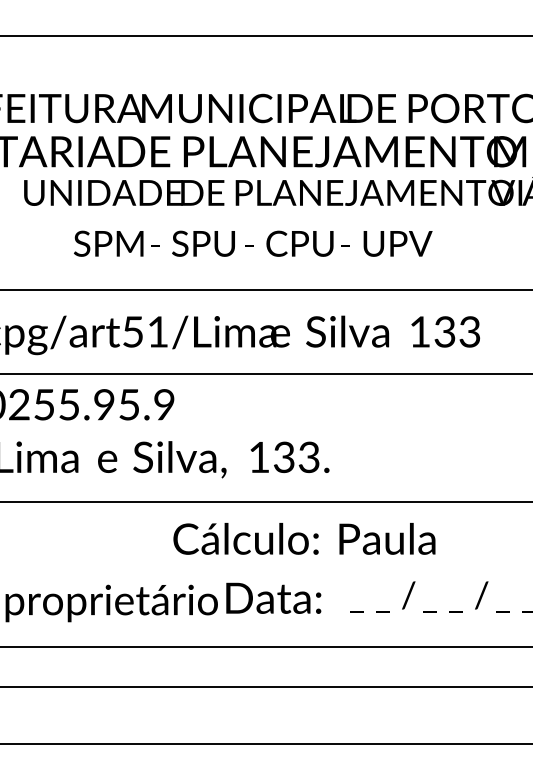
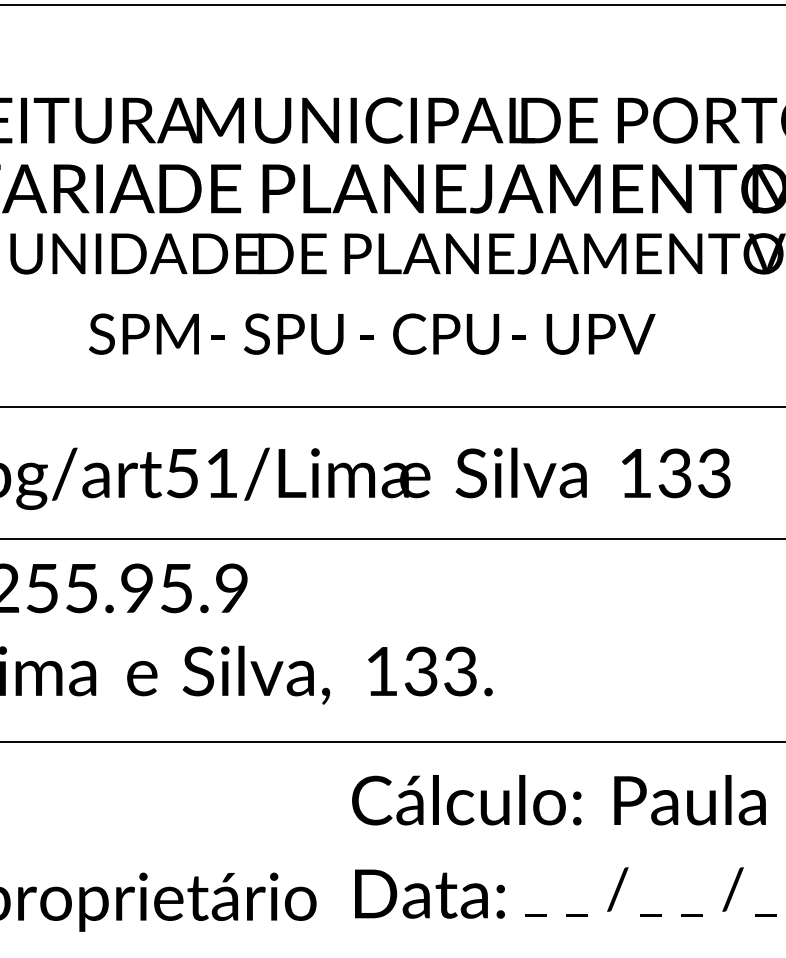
text: (304, 538) -> (559, 799), moved
text: (273, 597) -> (429, 892), moved

